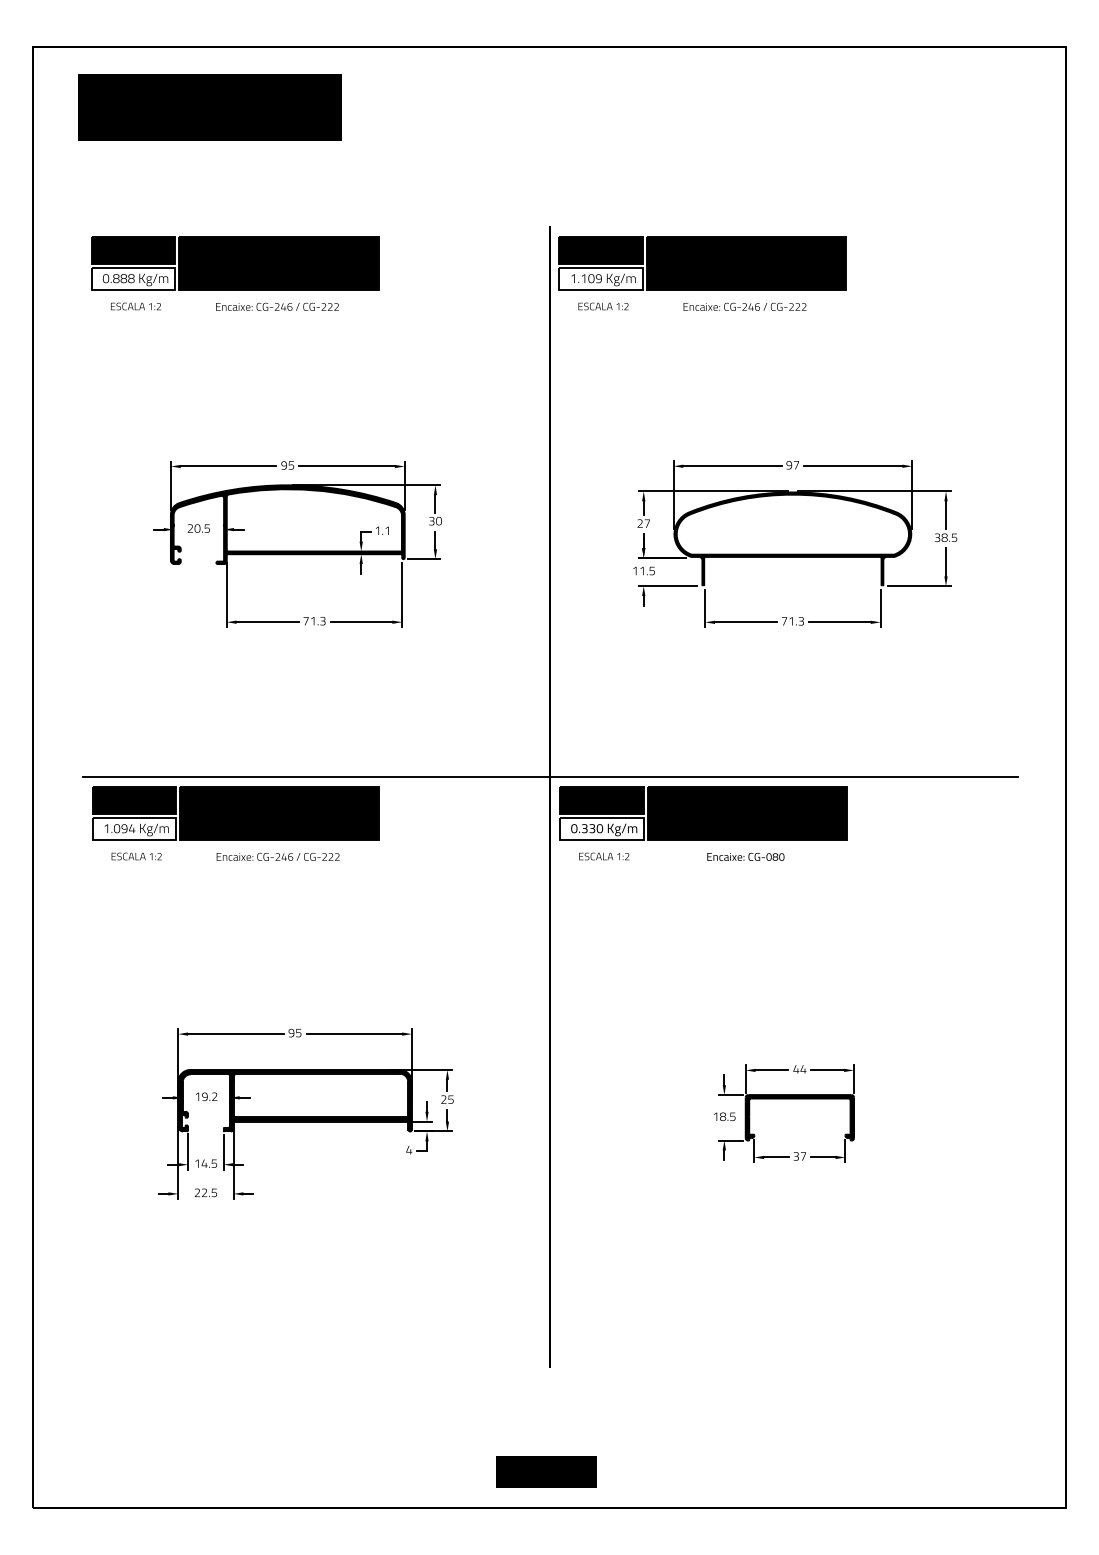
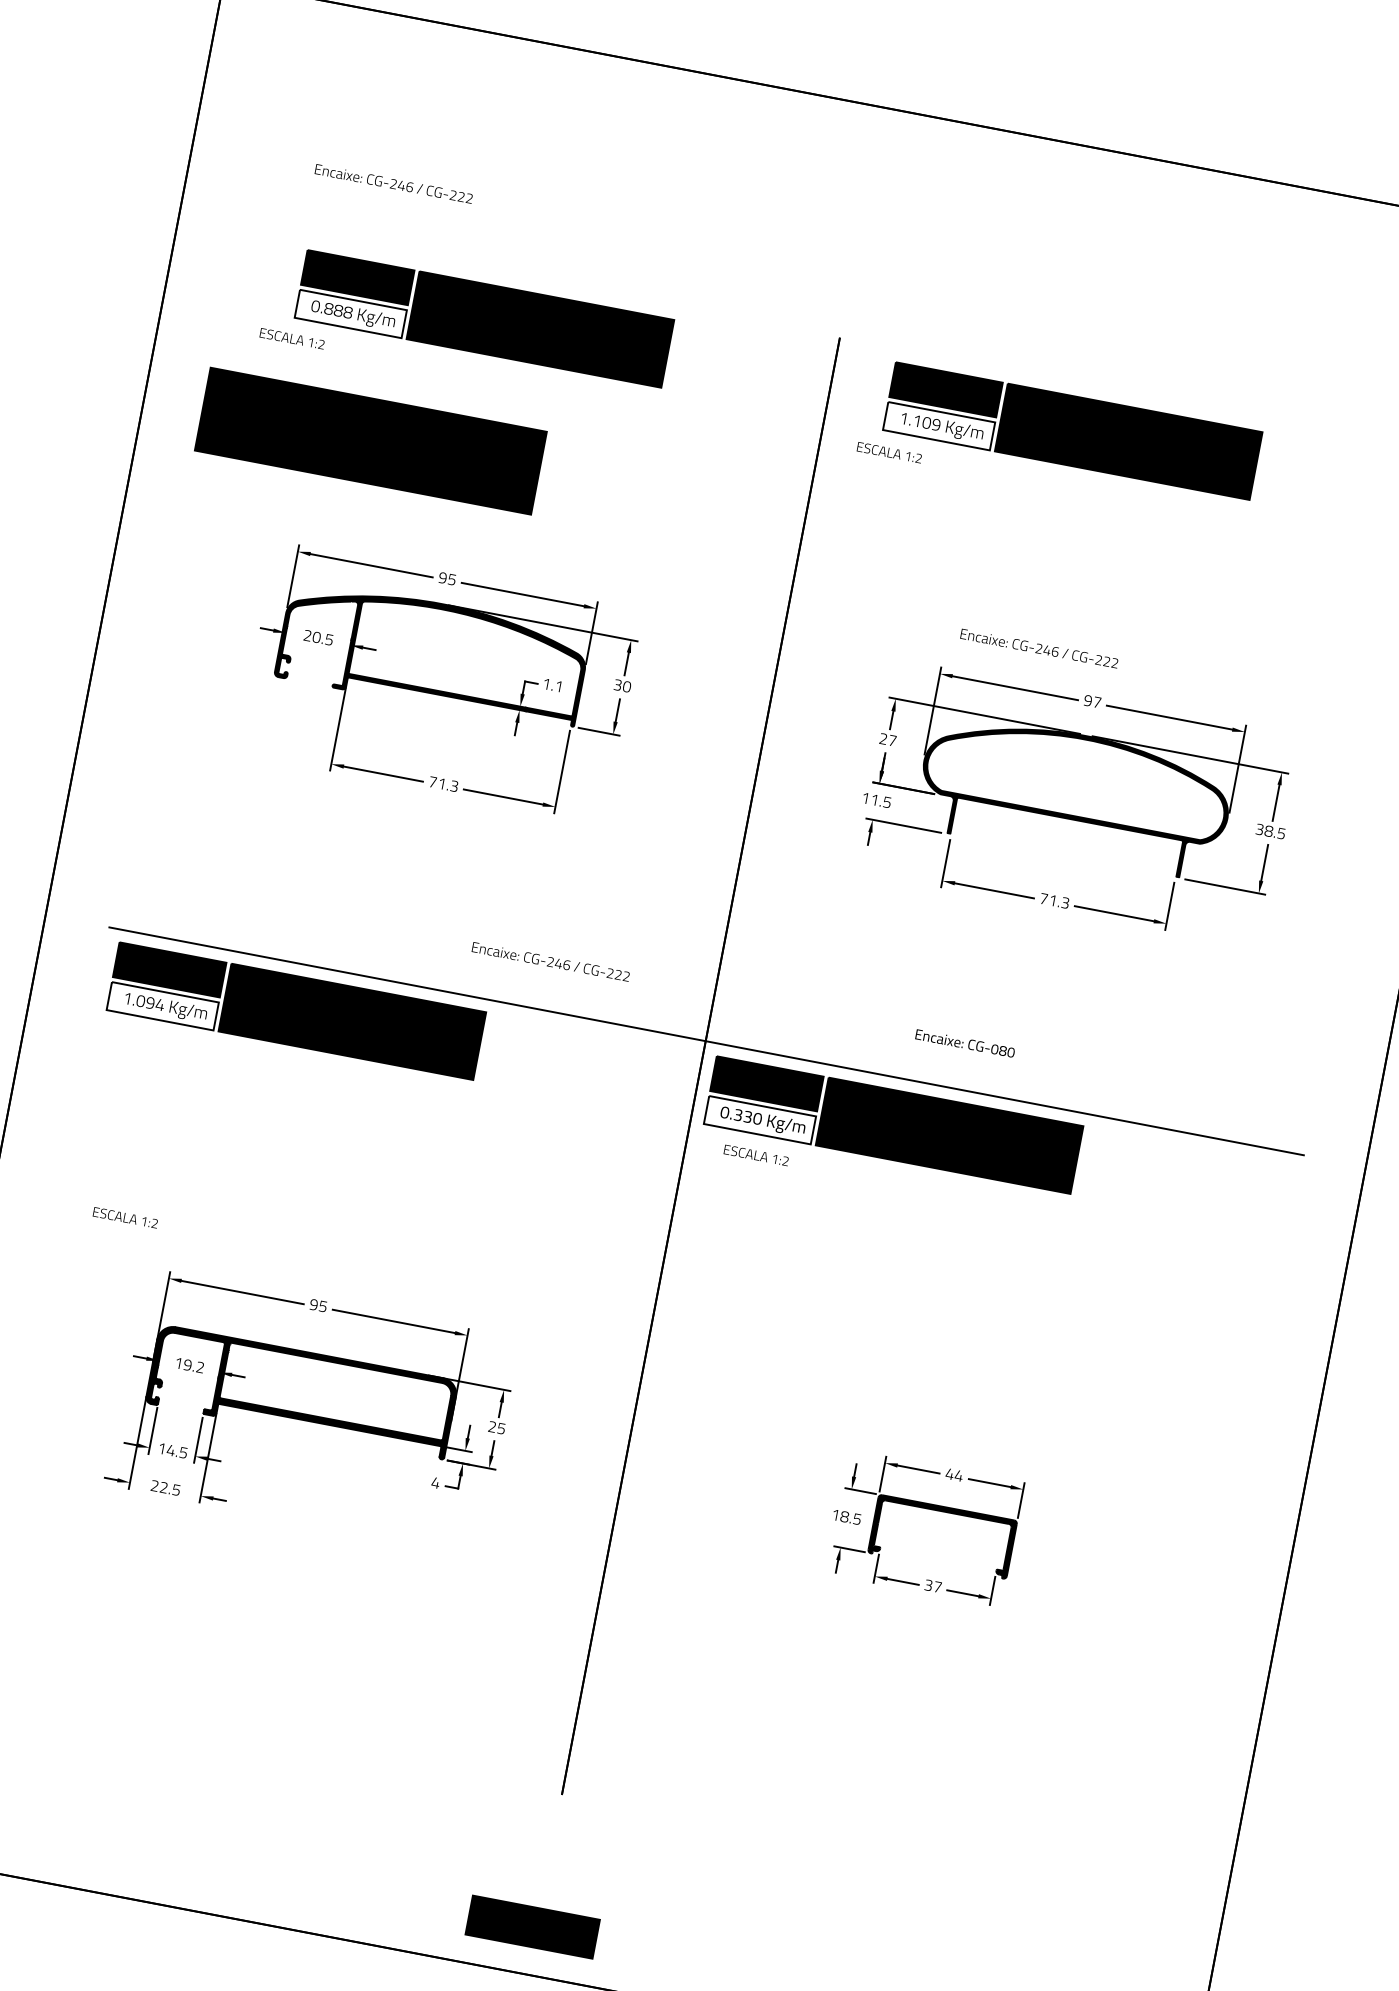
text: (209, 107) -> (370, 441), moved
part: (235, 263) -> (484, 318), moved
part: (702, 263) -> (1072, 430), moved
text: (277, 306) -> (394, 183), moved
text: (744, 306) -> (1038, 648), moved
text: (136, 856) -> (125, 1217), moved
text: (277, 856) -> (550, 961), moved
text: (745, 856) -> (964, 1042), moved

